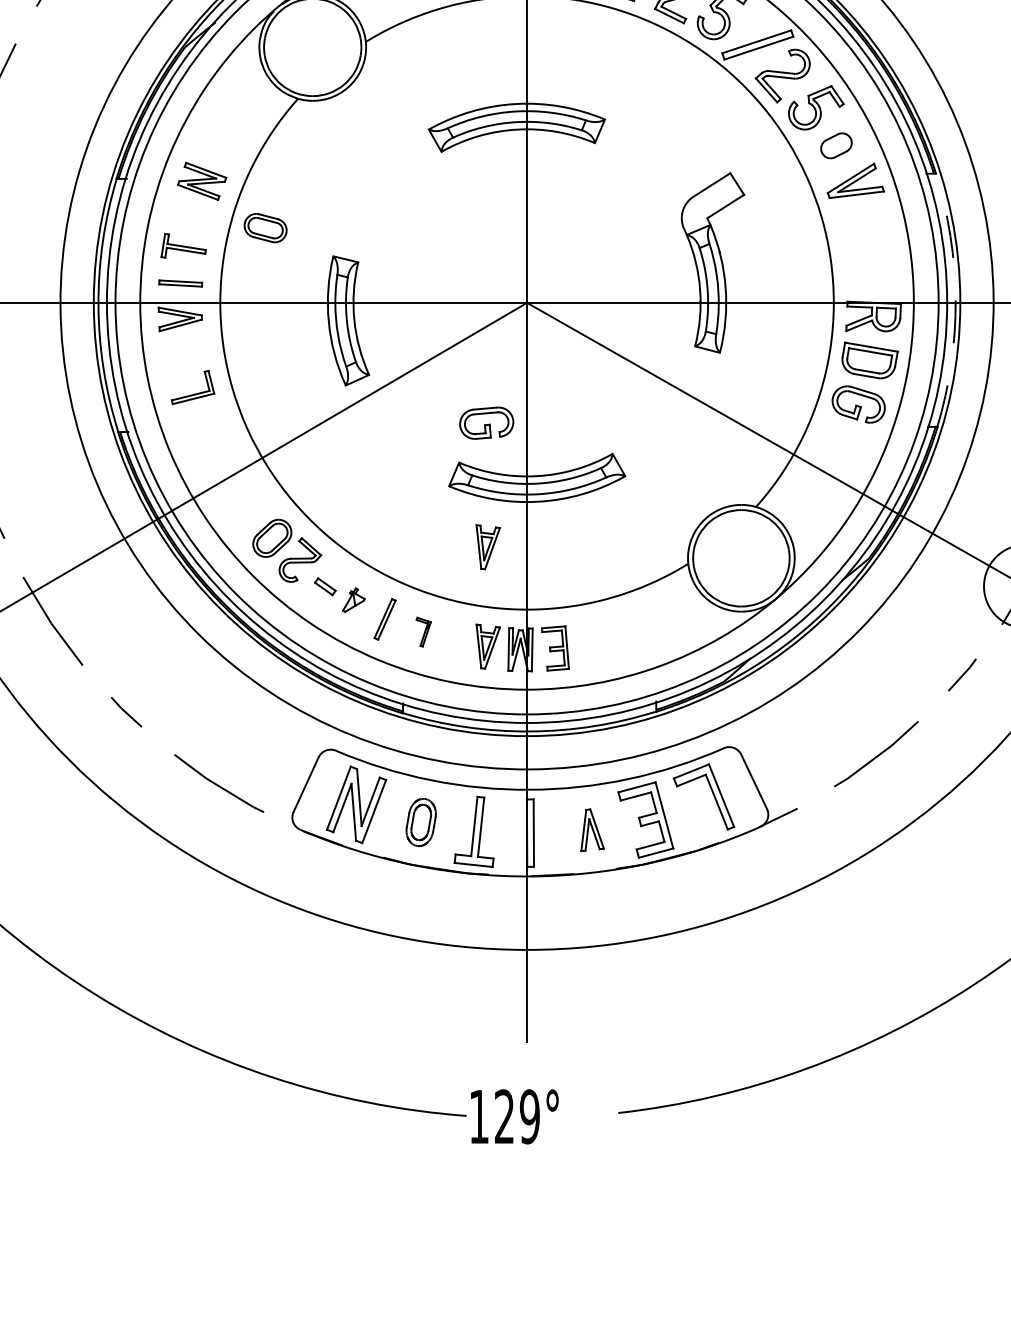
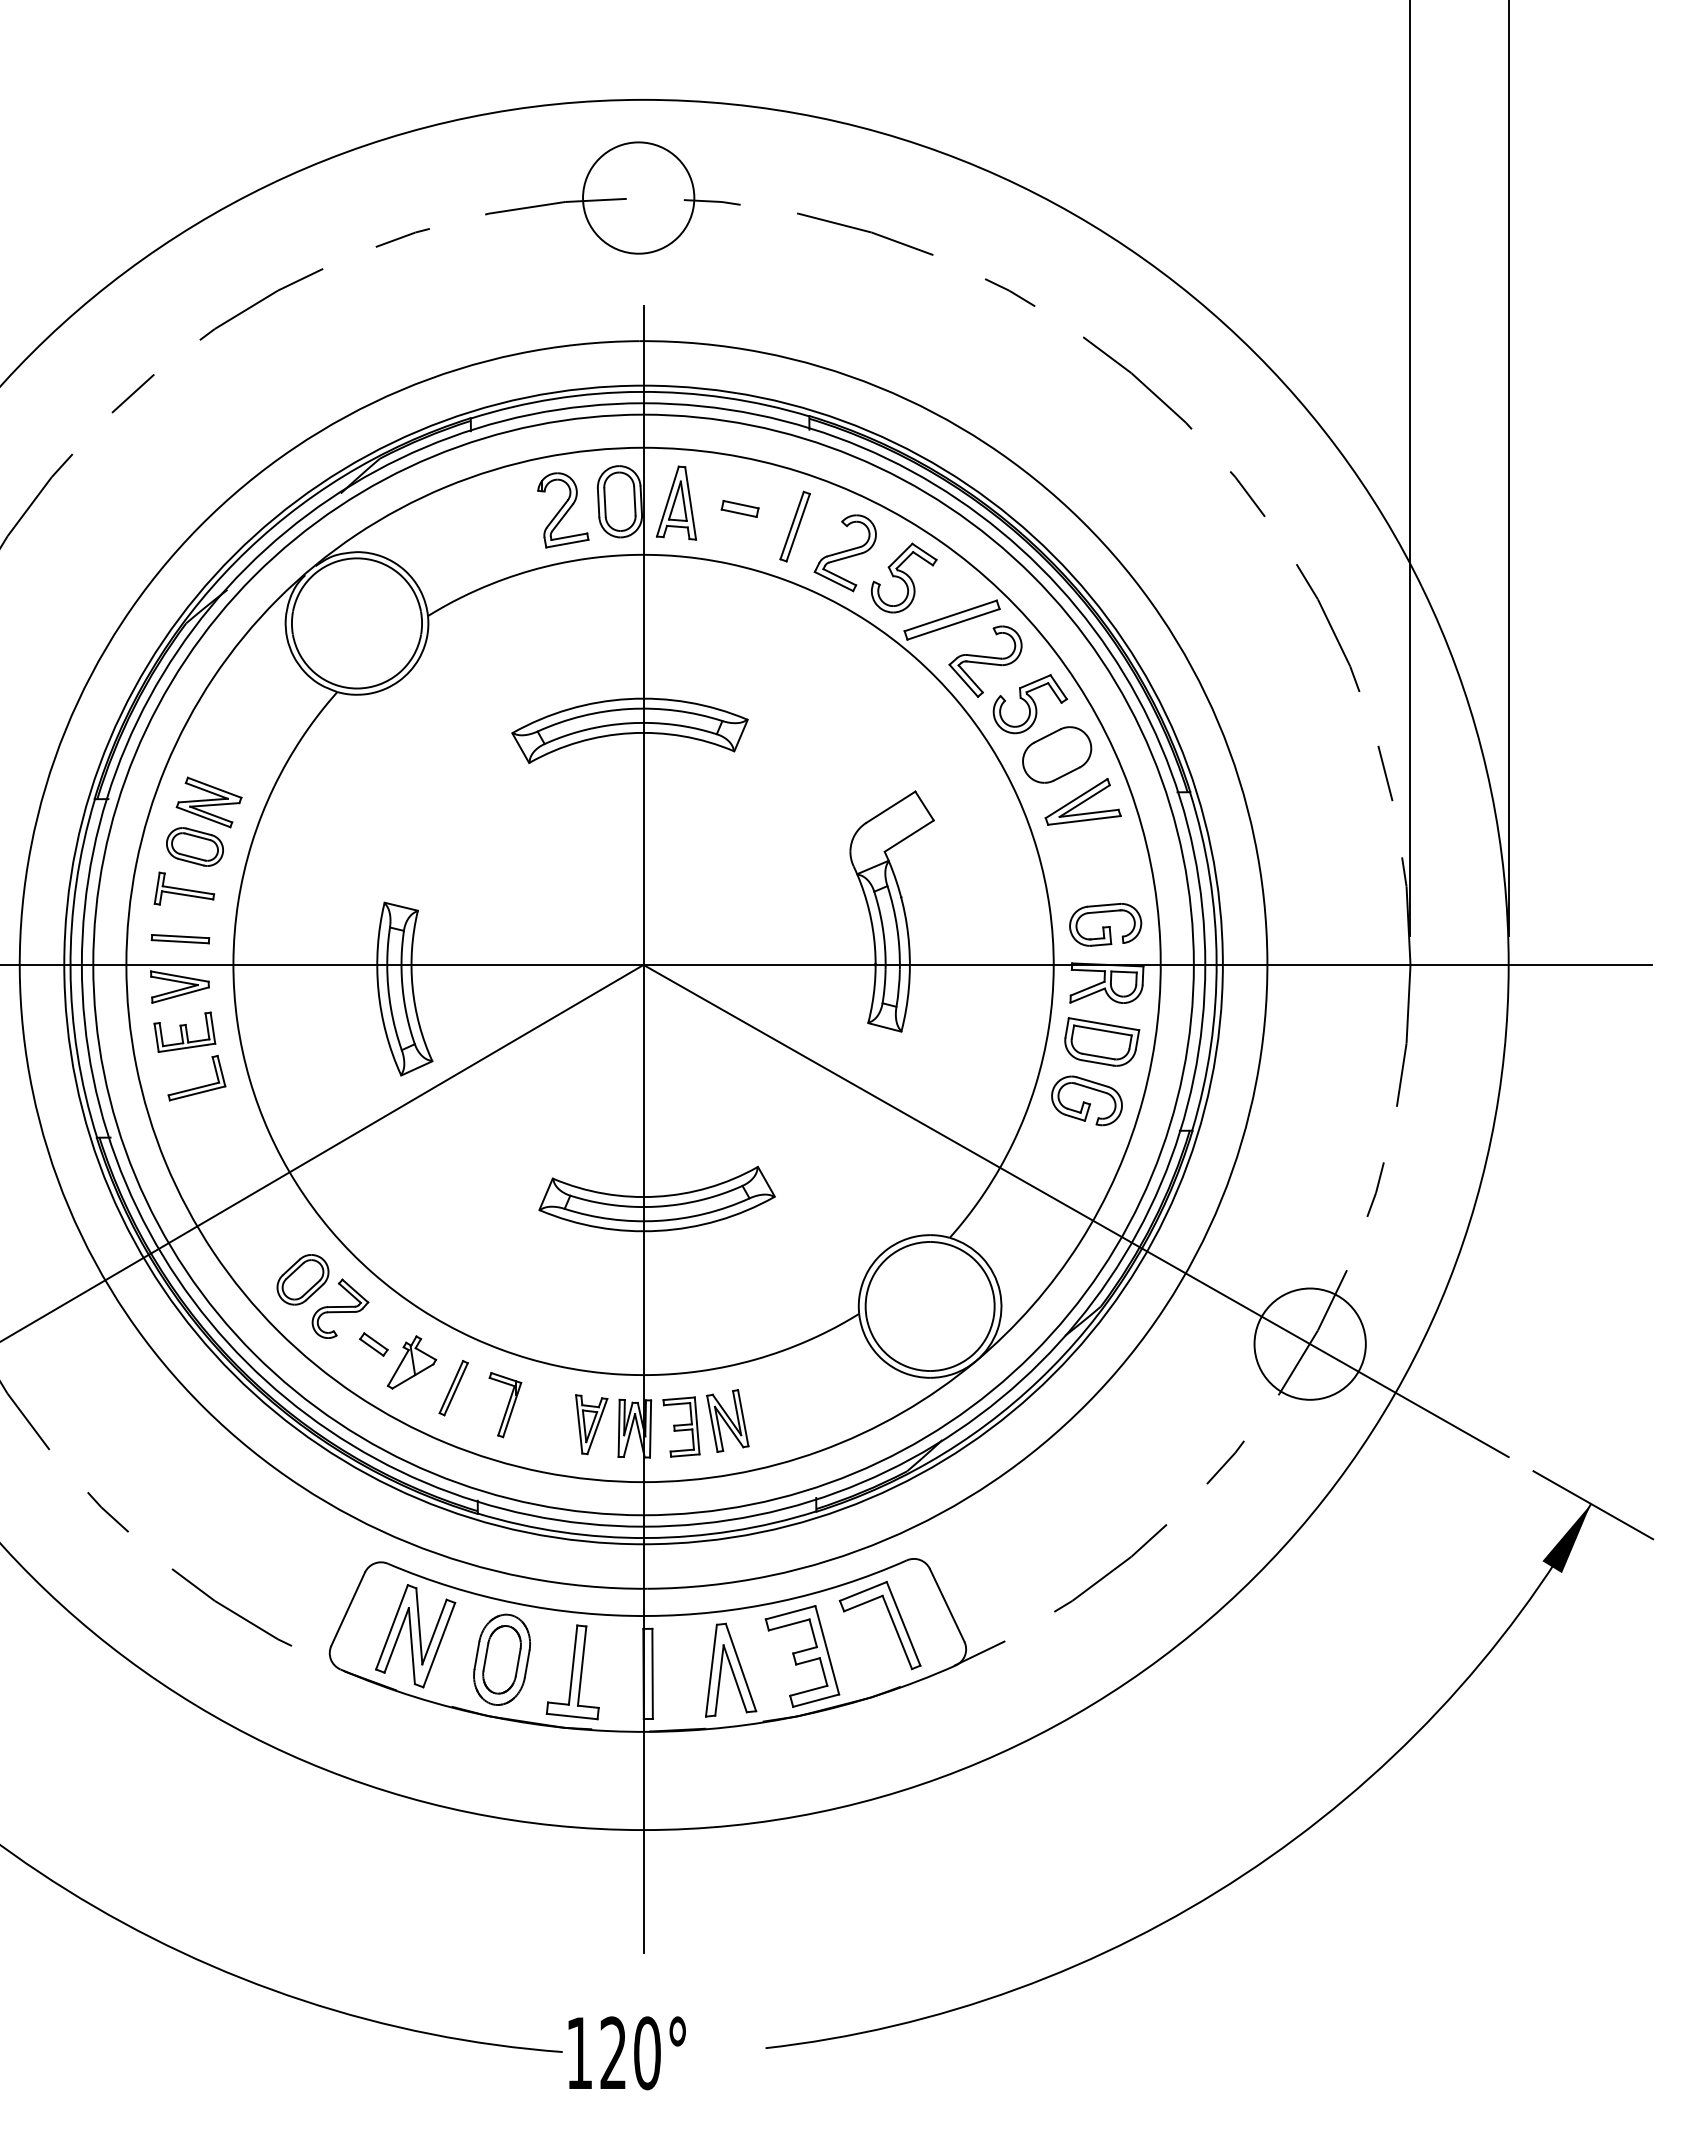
part: (836, 145) -> (1057, 754), size x1.67
part: (265, 227) -> (194, 846), moved
arc: (955, 300) -> (1216, 961), dashed -> solid
part: (183, 352) -> (184, 1031), added
part: (486, 422) -> (1105, 924), moved
part: (488, 547) -> (591, 1291), removed
part: (353, 600) -> (411, 1362), size x1.67
part: (423, 632) -> (505, 1405), size x1.67
part: (589, 643) -> (727, 1420), added
part: (420, 822) -> (501, 1659), size x1.43
part: (592, 829) -> (731, 1669), size x1.67
text: (530, 1117) -> (647, 2053), 129° -> 120°

